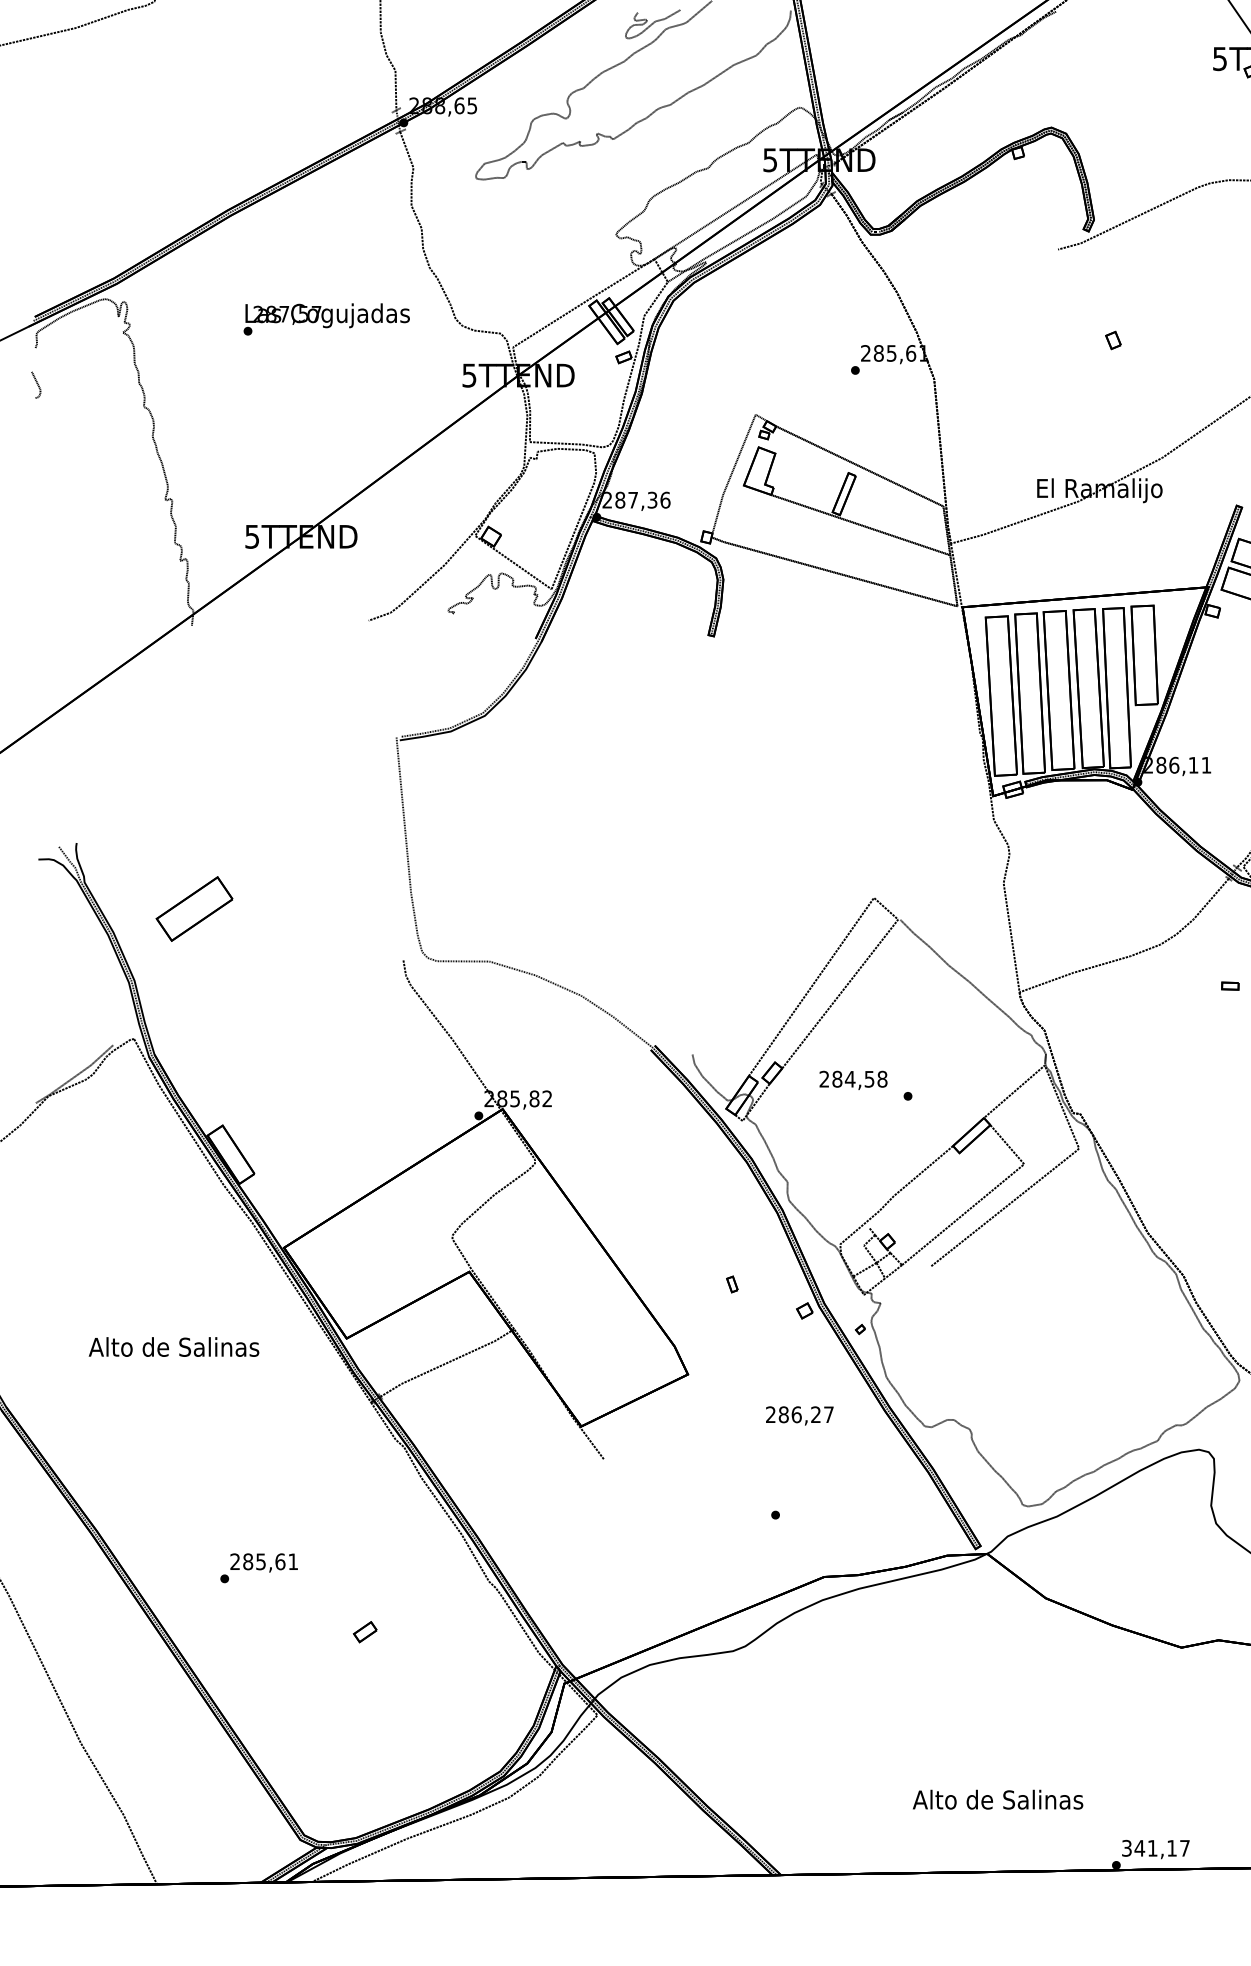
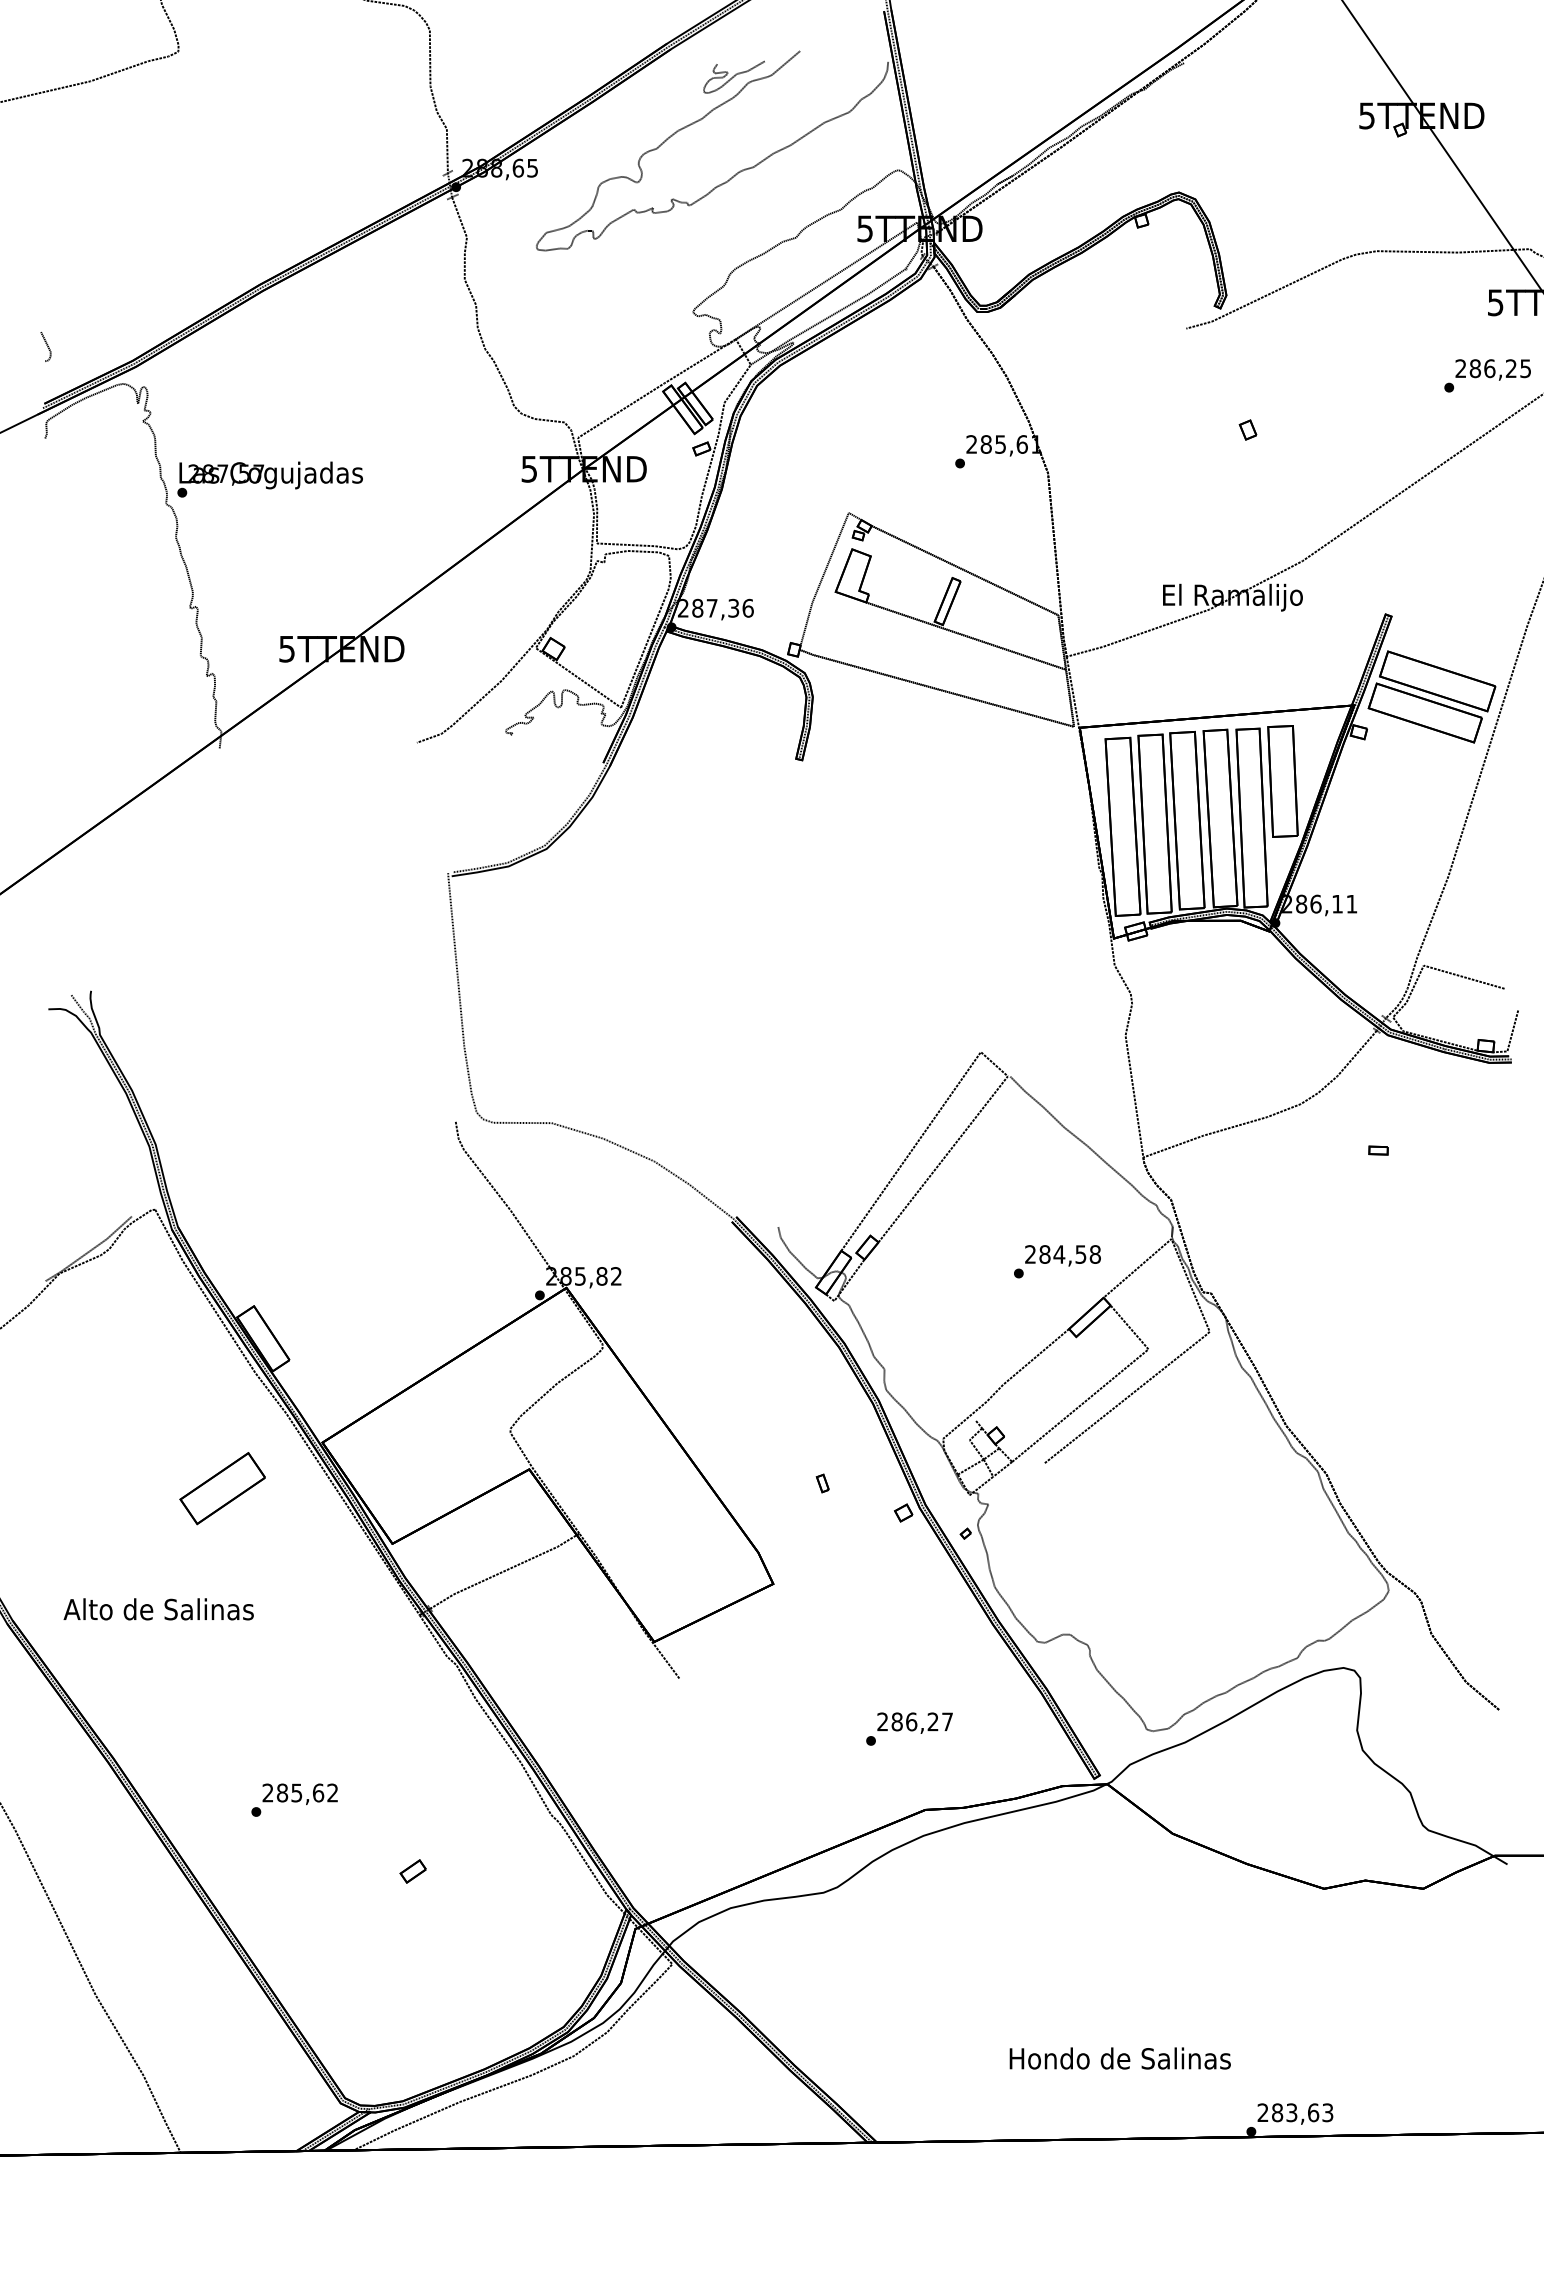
text: (326, 319) -> (269, 479), moved
curve: (36, 383) -> (46, 345), moved
part: (194, 909) -> (222, 1488), moved
text: (853, 1080) -> (1062, 1255), moved
text: (173, 1347) -> (158, 1609), moved
text: (799, 1415) -> (914, 1722), moved
text: (292, 1561) -> (332, 1792), 285,61 -> 285,62
text: (998, 1799) -> (1119, 2058), Alto de Salinas -> Hondo de Salinas
text: (1155, 1848) -> (1295, 2112), 341,17 -> 283,63

